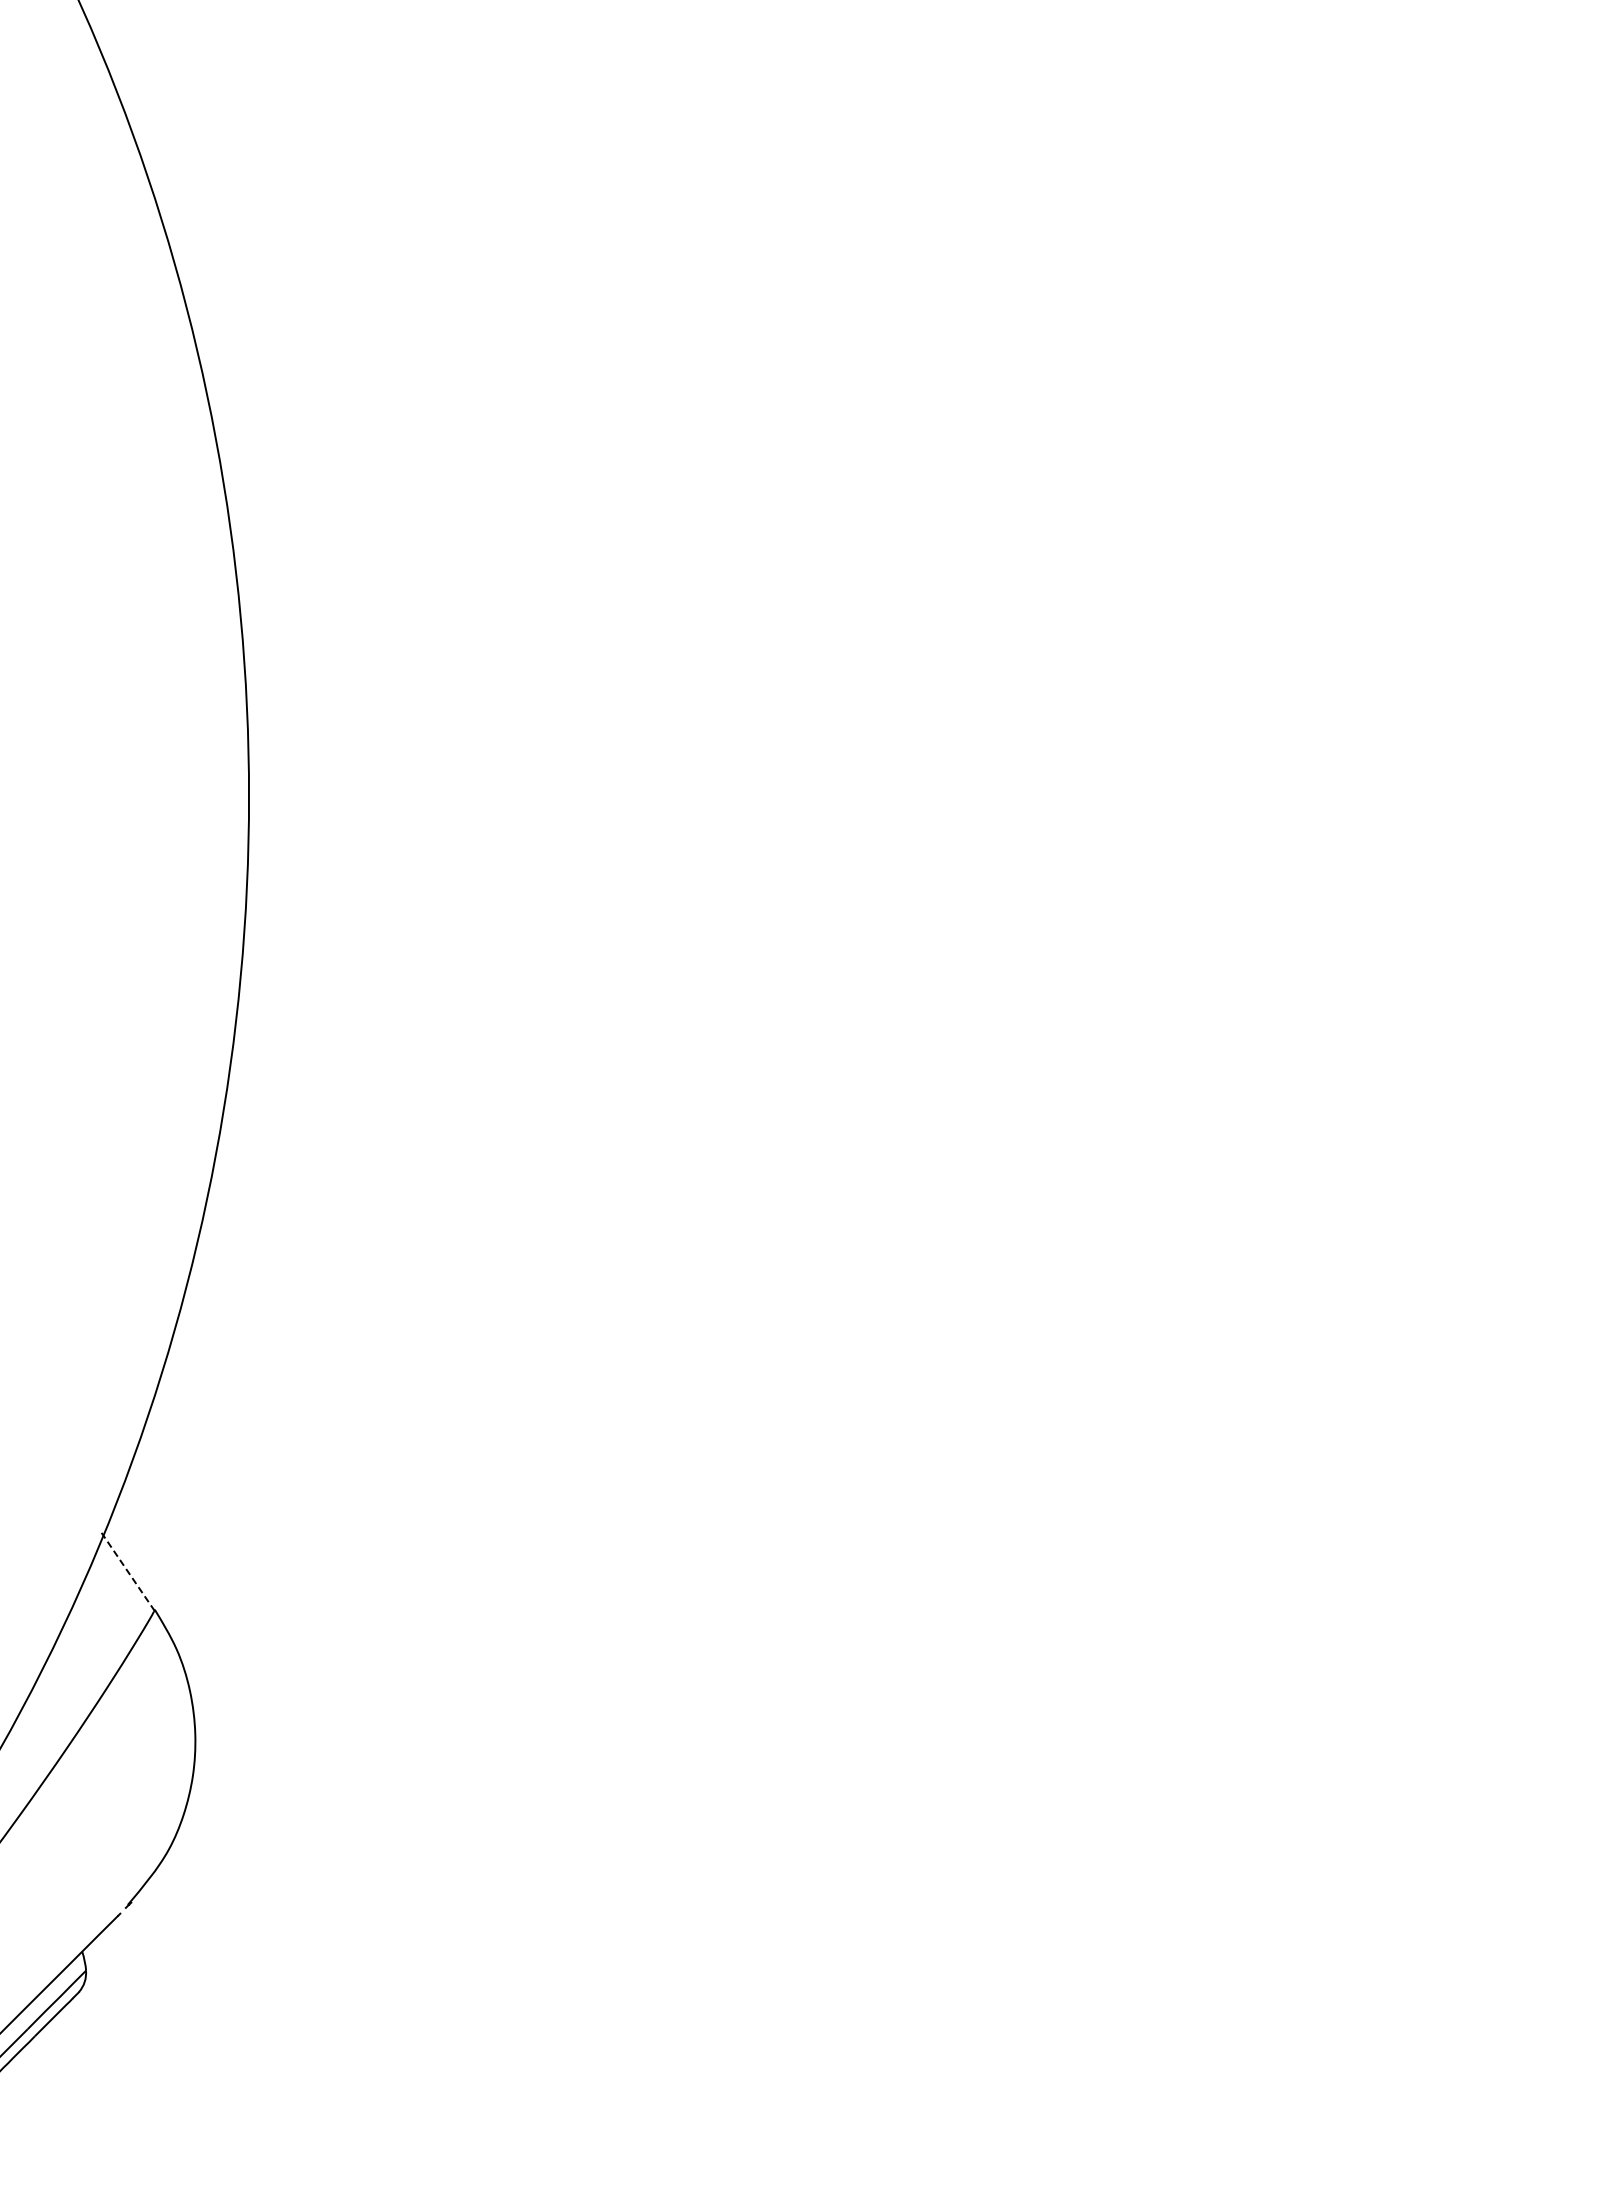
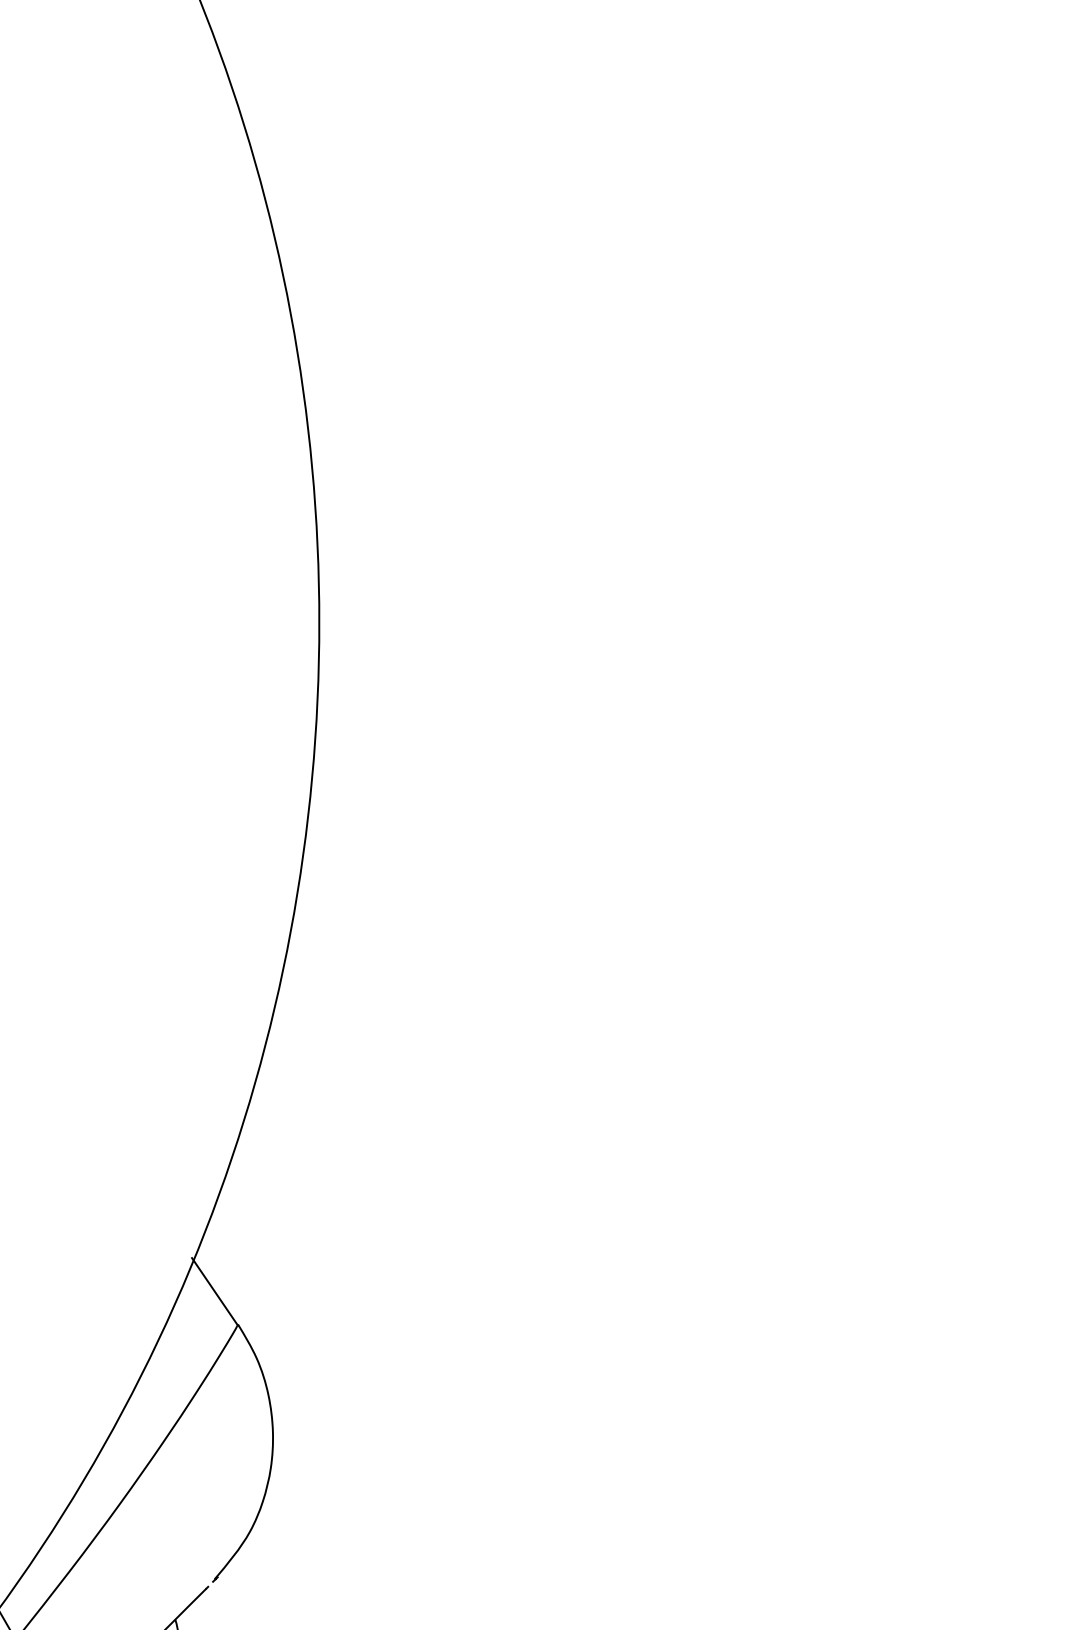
line: (127, 1571) -> (214, 1291), dashed -> solid

